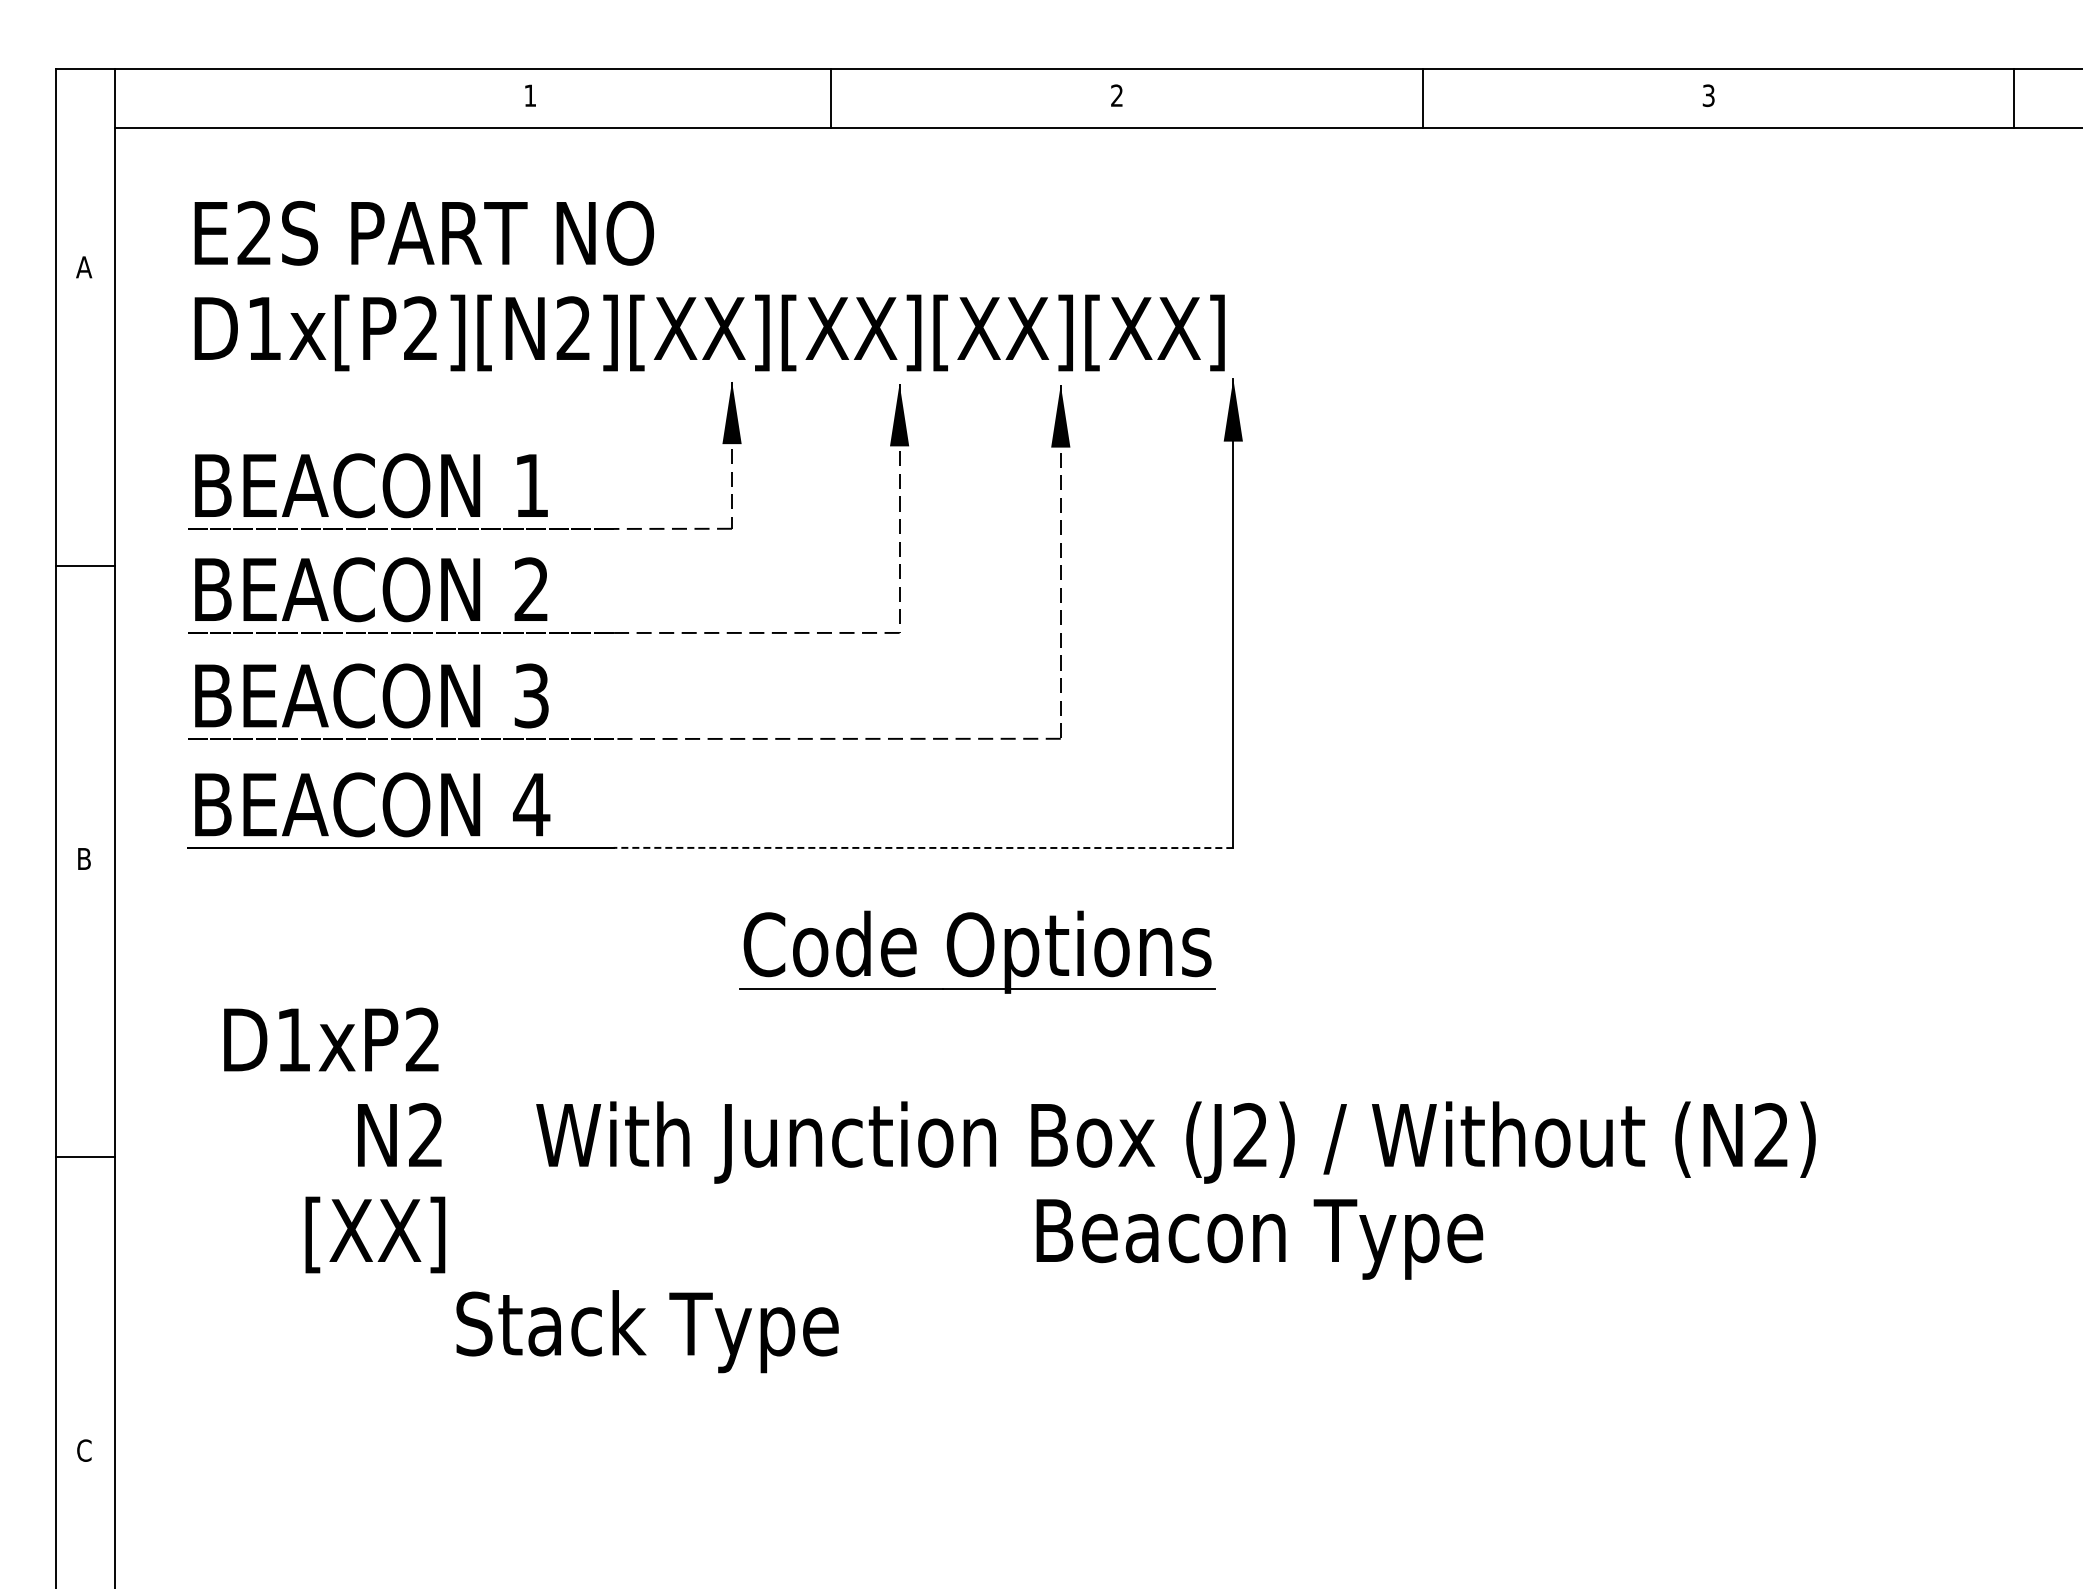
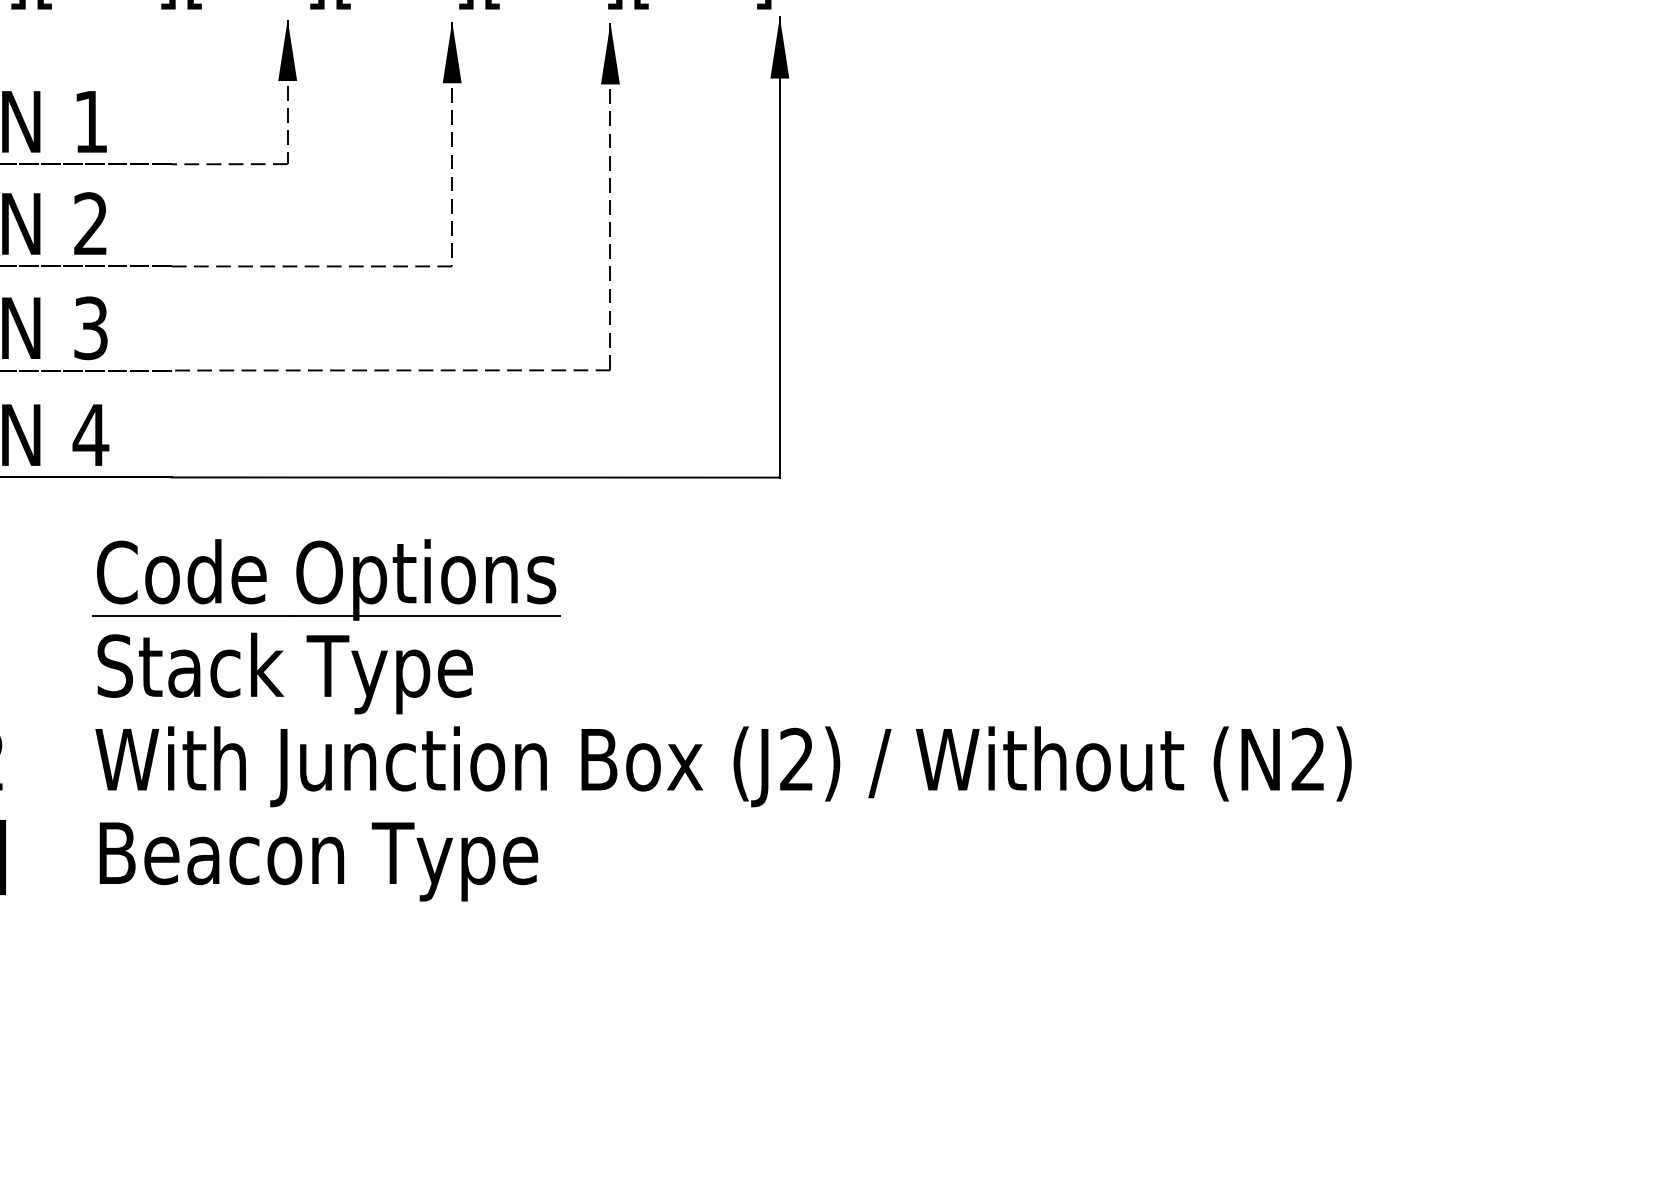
line: (923, 847) -> (475, 477), dashed -> solid
part: (977, 951) -> (326, 579), moved
text: (1259, 1239) -> (318, 861), moved
text: (647, 1331) -> (285, 673), moved

